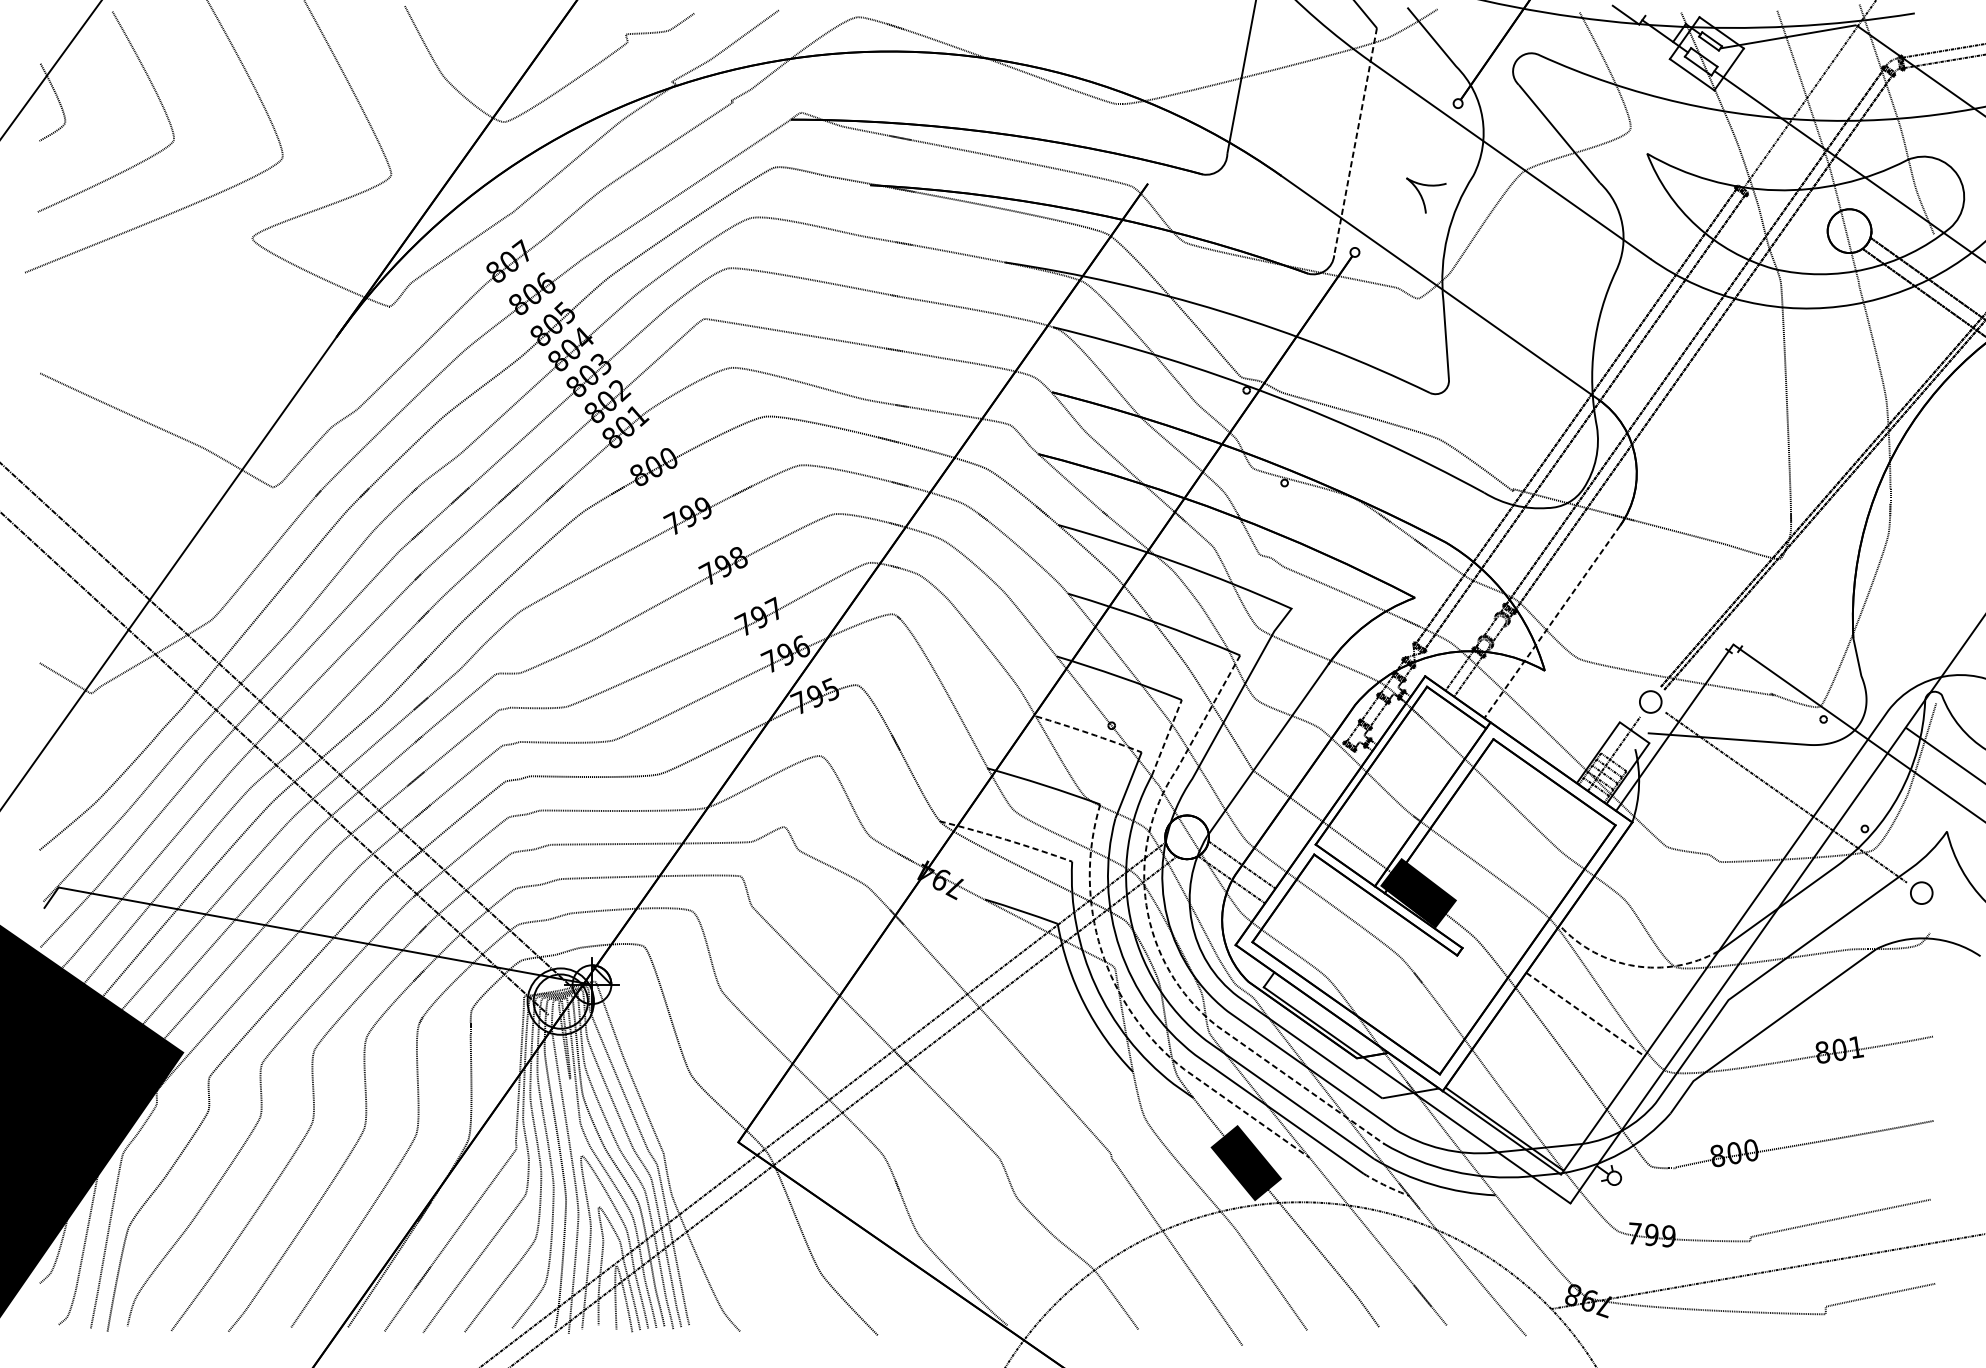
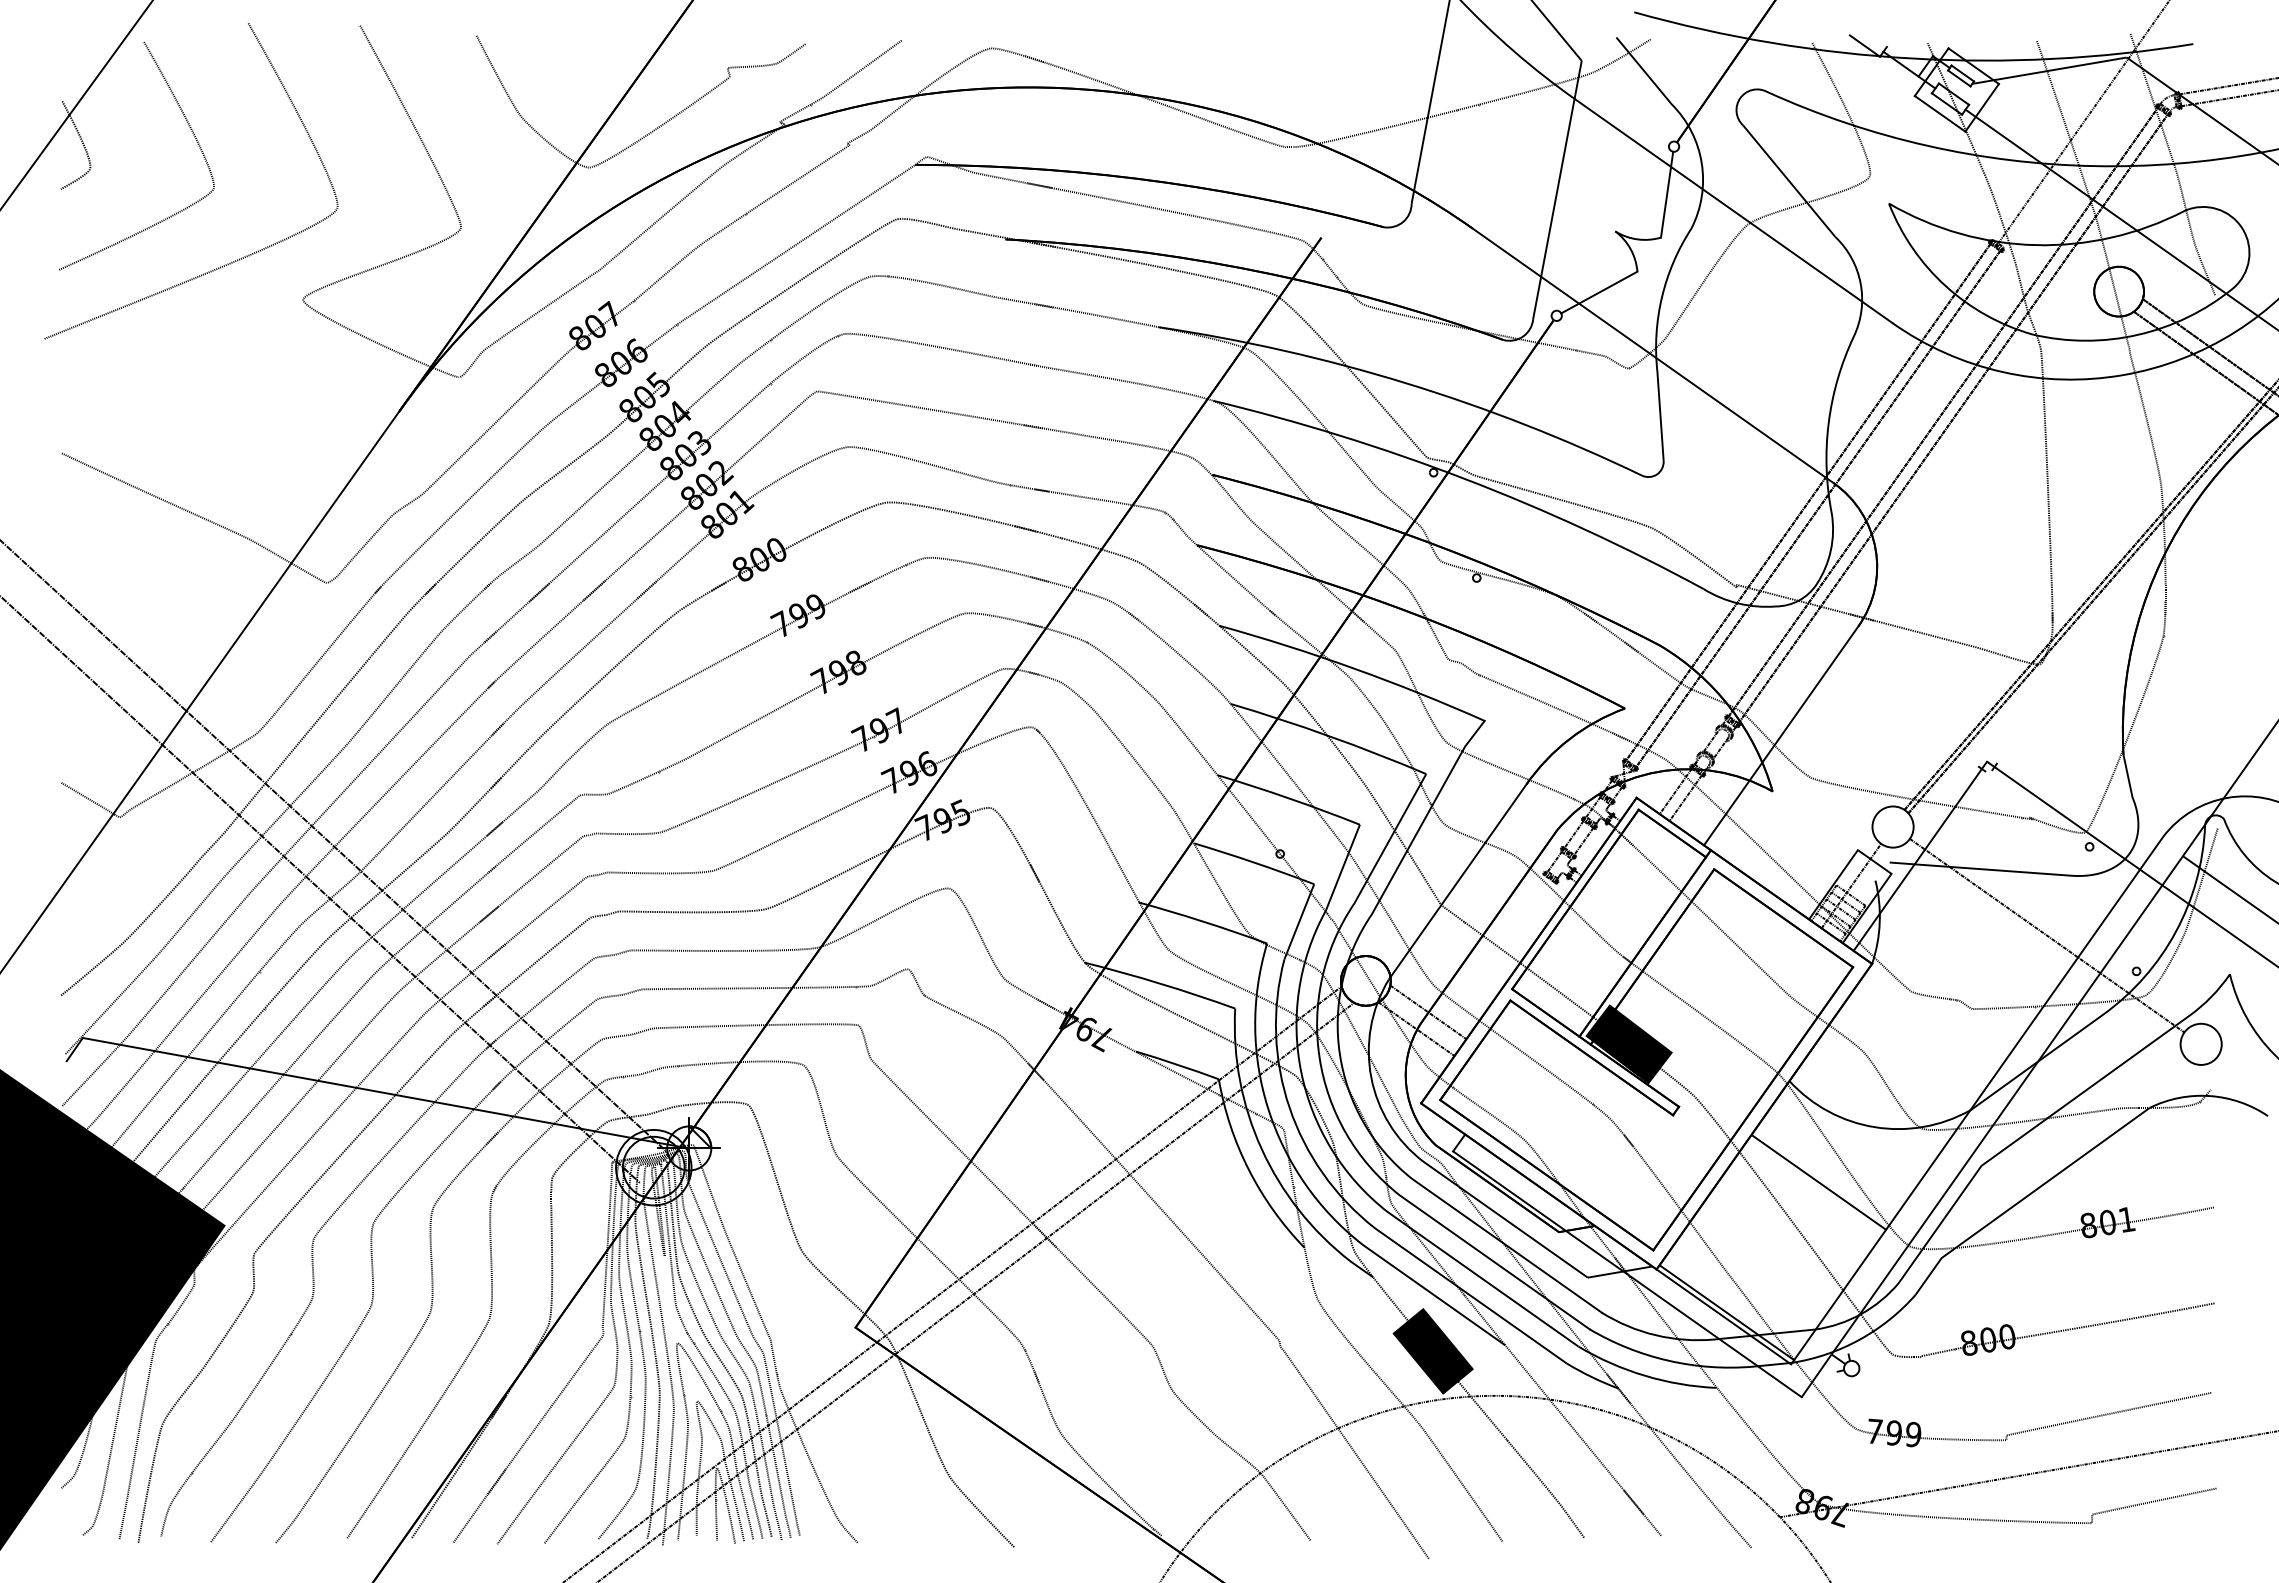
line: (1355, 142) -> (1557, 190), dashed -> solid
line: (1451, 145) -> (1666, 194), added
line: (1392, 231) -> (1599, 292), added
line: (1552, 621) -> (1781, 735), dashed -> solid
circle: (1650, 701) -> (1892, 826), size x1.67
line: (1089, 733) -> (1254, 862), dashed -> solid
line: (1167, 737) -> (1343, 867), dashed -> solid
line: (1006, 839) -> (1160, 983), dashed -> solid
circle: (1921, 892) -> (2200, 1043), size x1.67
line: (1155, 939) -> (1329, 1096), dashed -> solid
line: (1634, 966) -> (1874, 1127), dashed -> solid
line: (1586, 1014) -> (1819, 1182), dashed -> solid
line: (1133, 1015) -> (1304, 1183), dashed -> solid
line: (1386, 1186) -> (1592, 1377), dashed -> solid

